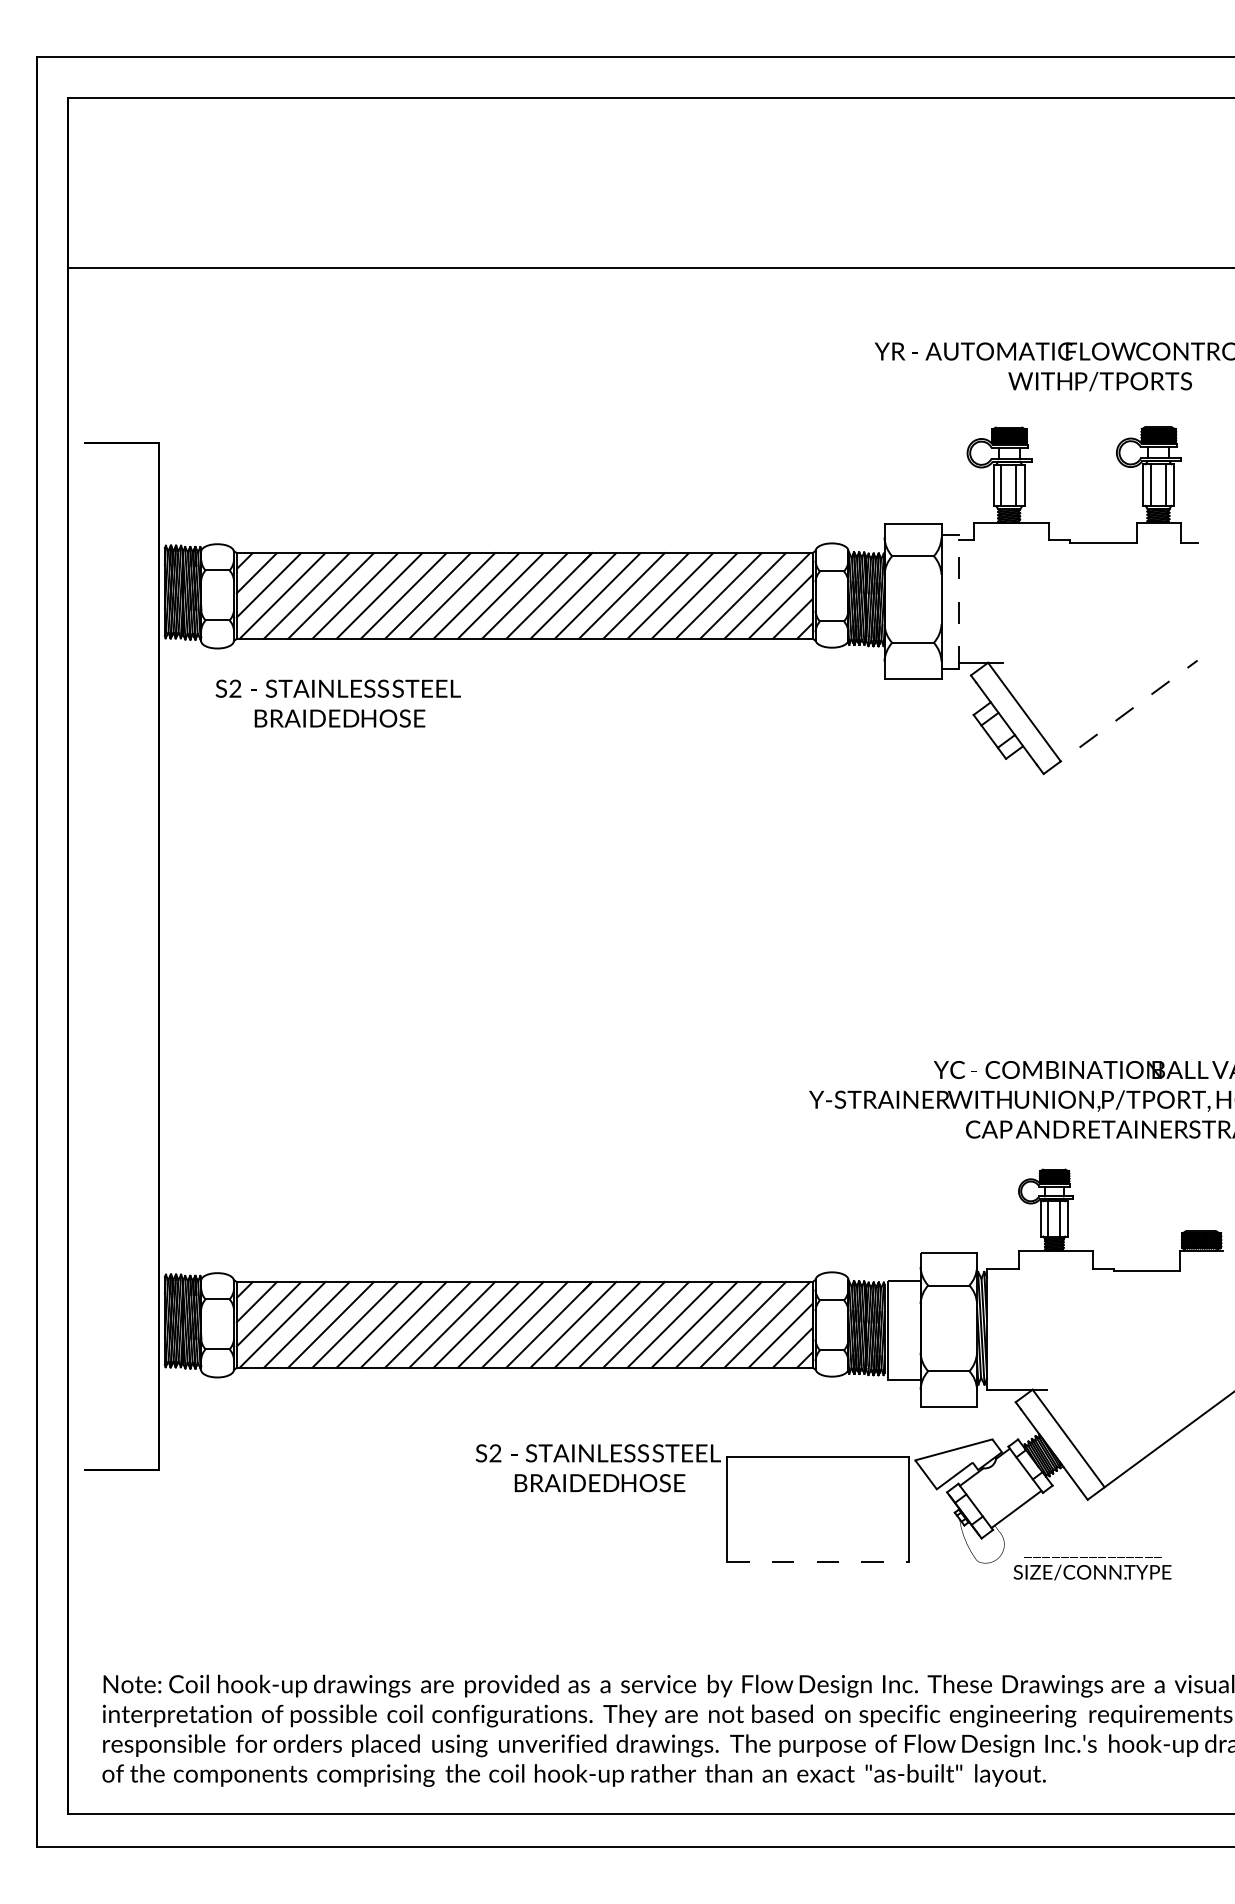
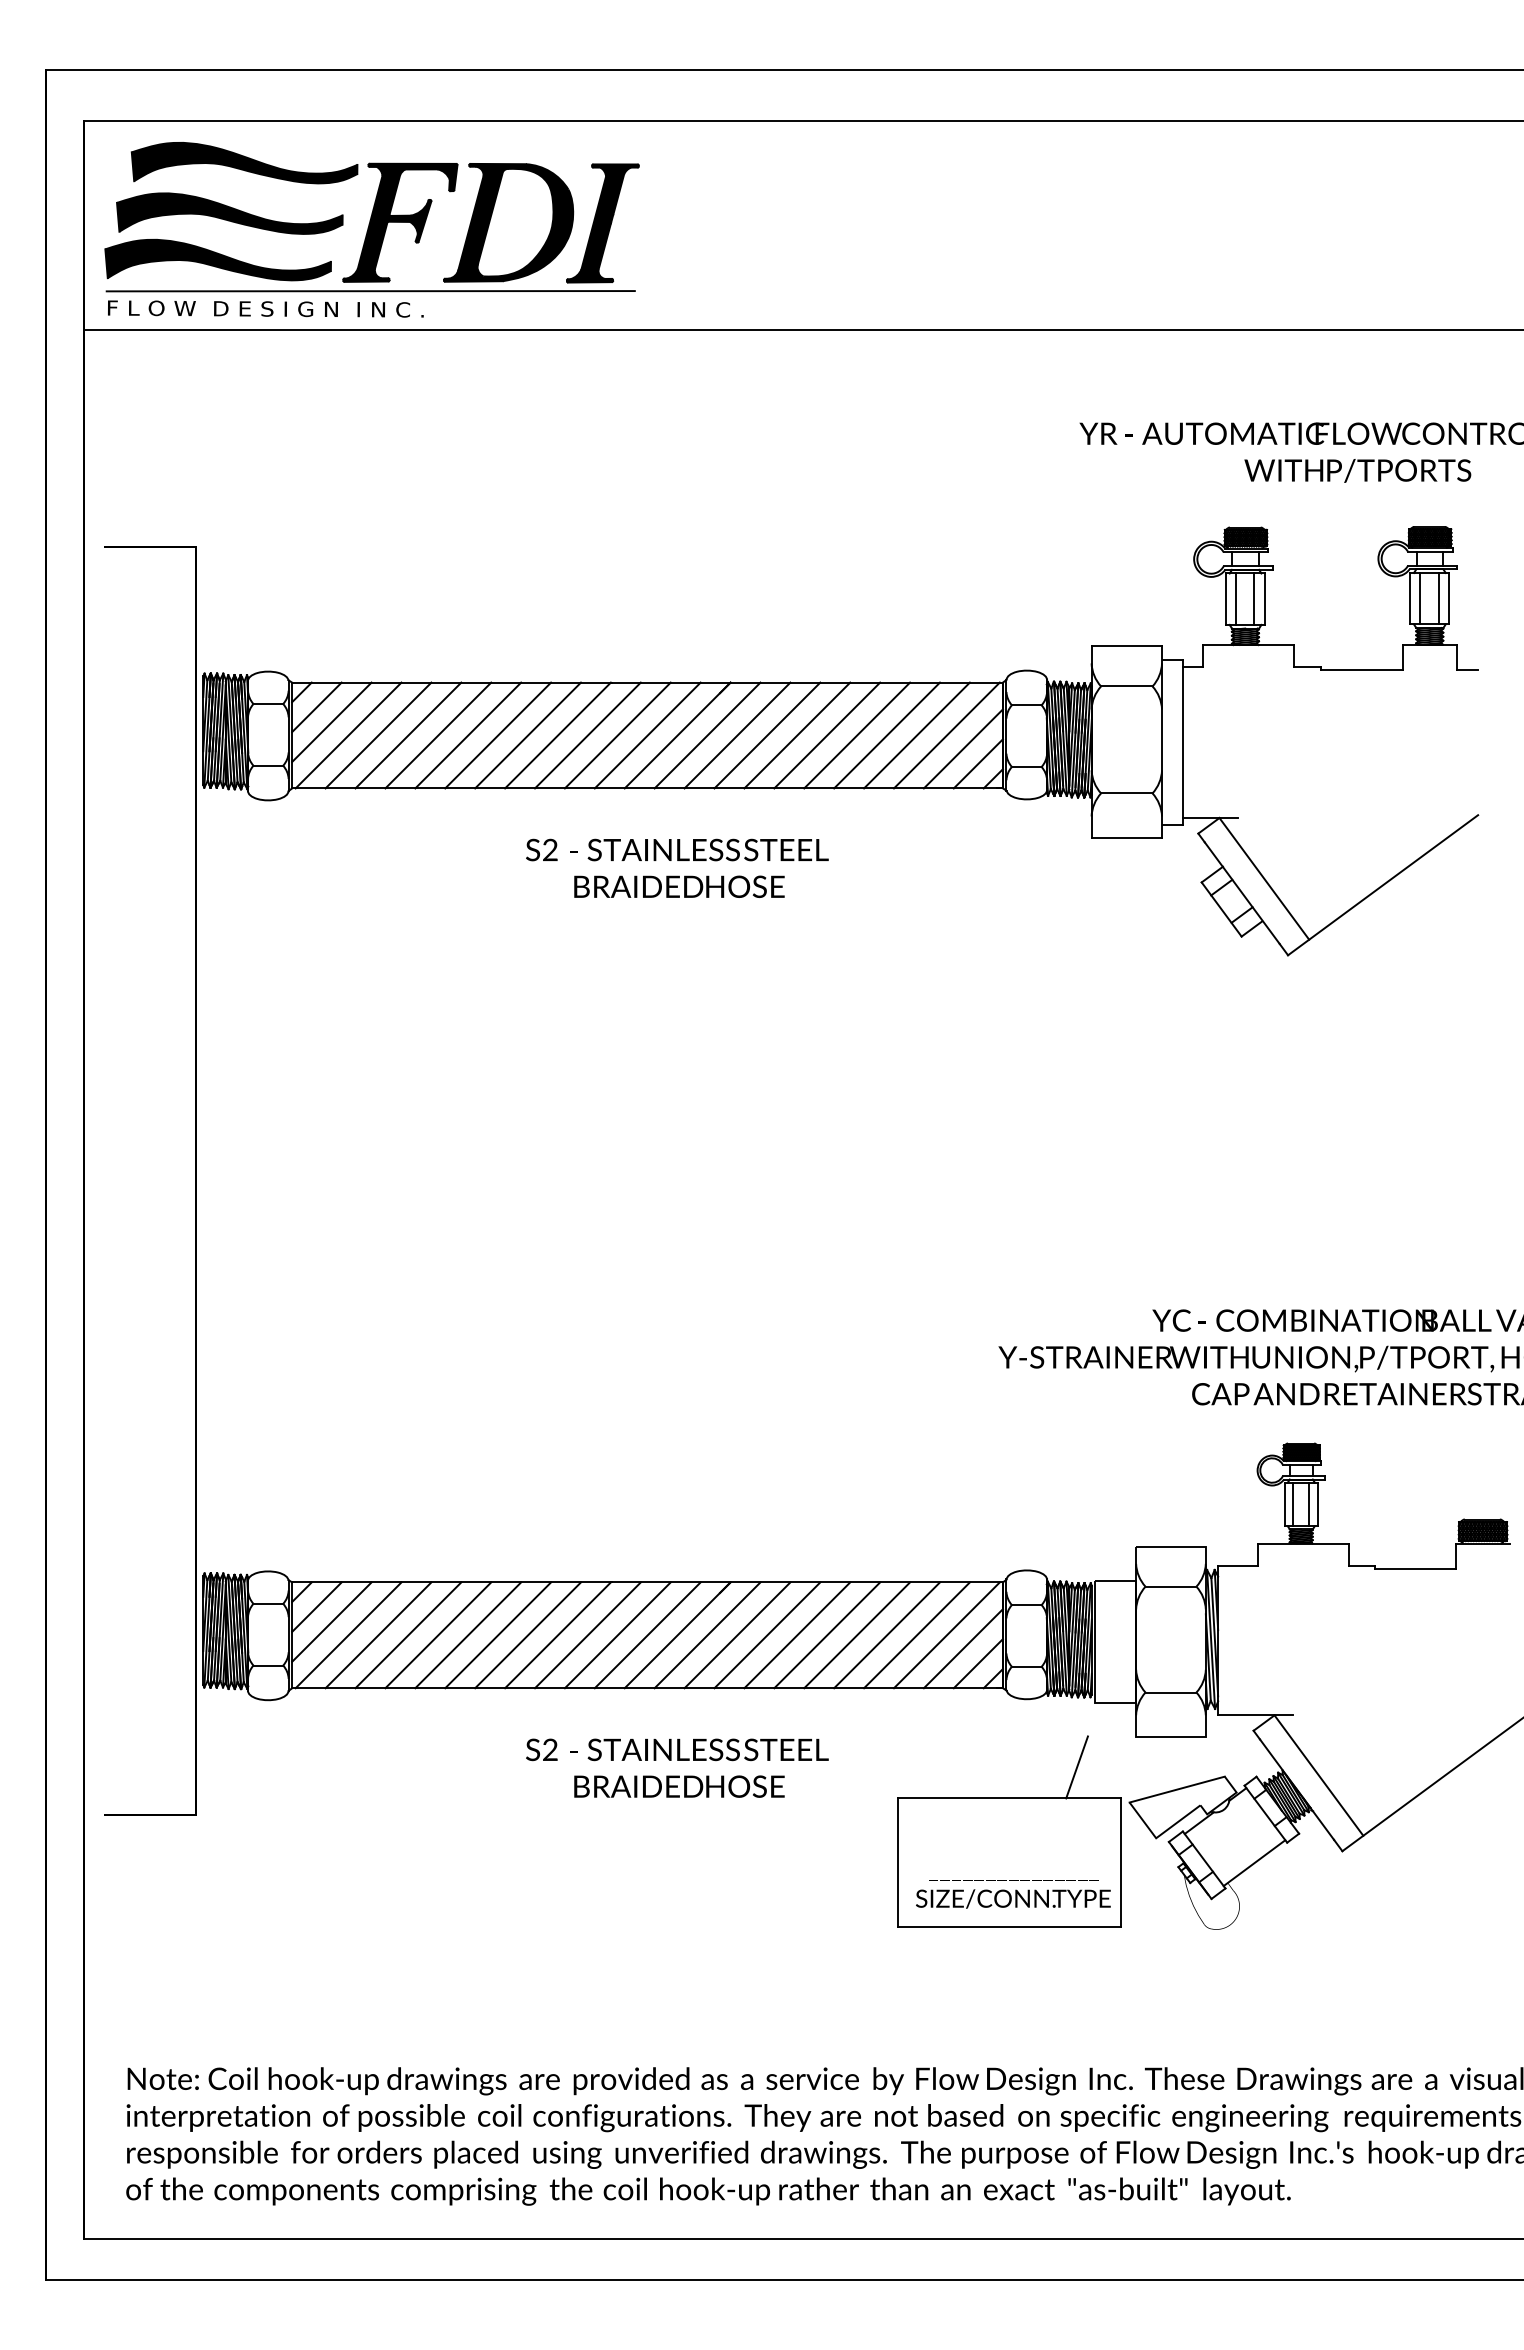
part: (301, 186) -> (371, 229), added
line: (958, 601) -> (1183, 742), dashed -> solid
text: (338, 702) -> (677, 867), moved
line: (1120, 716) -> (1383, 884), dashed -> solid
line: (872, 1431) -> (1076, 1767), added
text: (598, 1467) -> (677, 1767), moved
line: (817, 1561) -> (1009, 1927), dashed -> solid
text: (1092, 1568) -> (1013, 1894), moved

